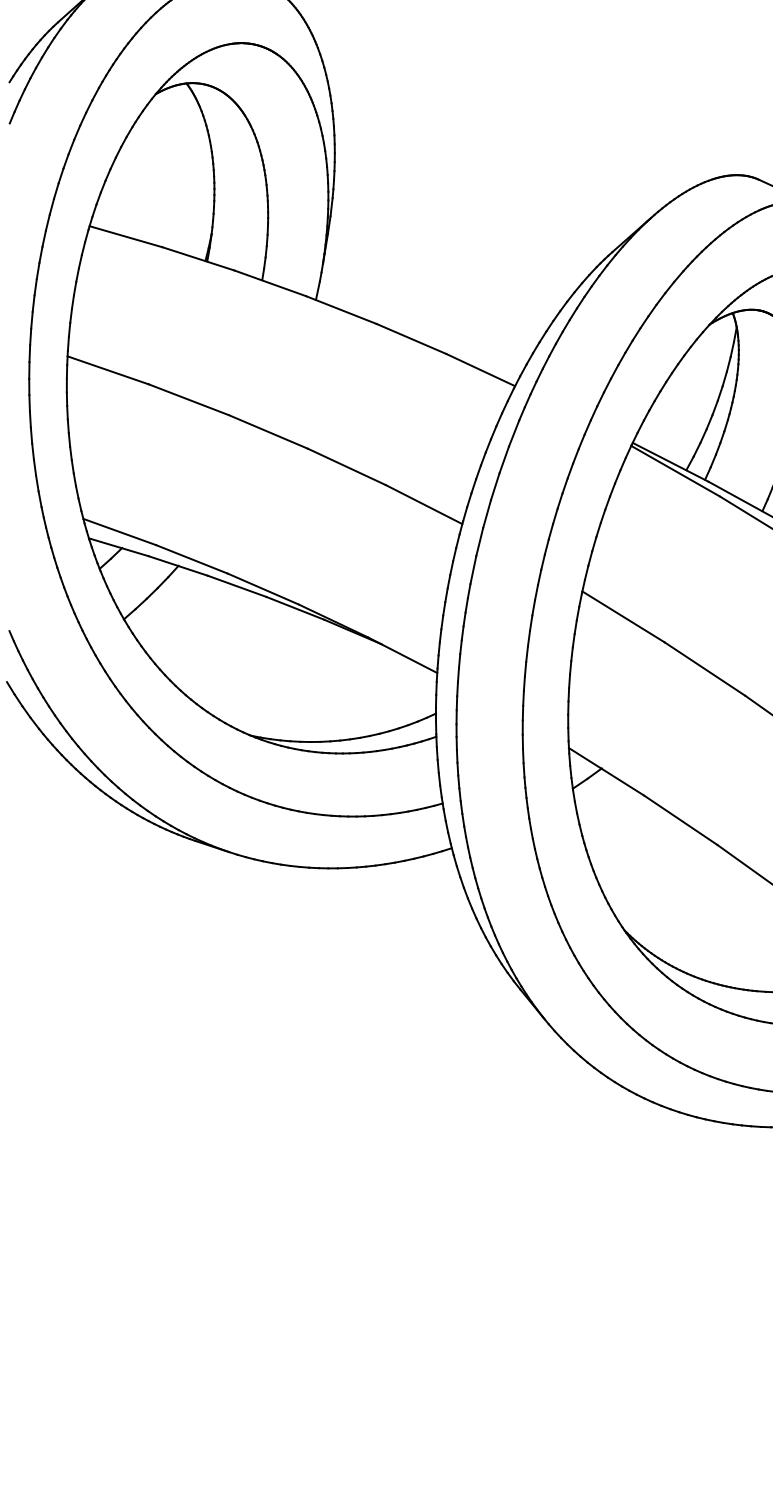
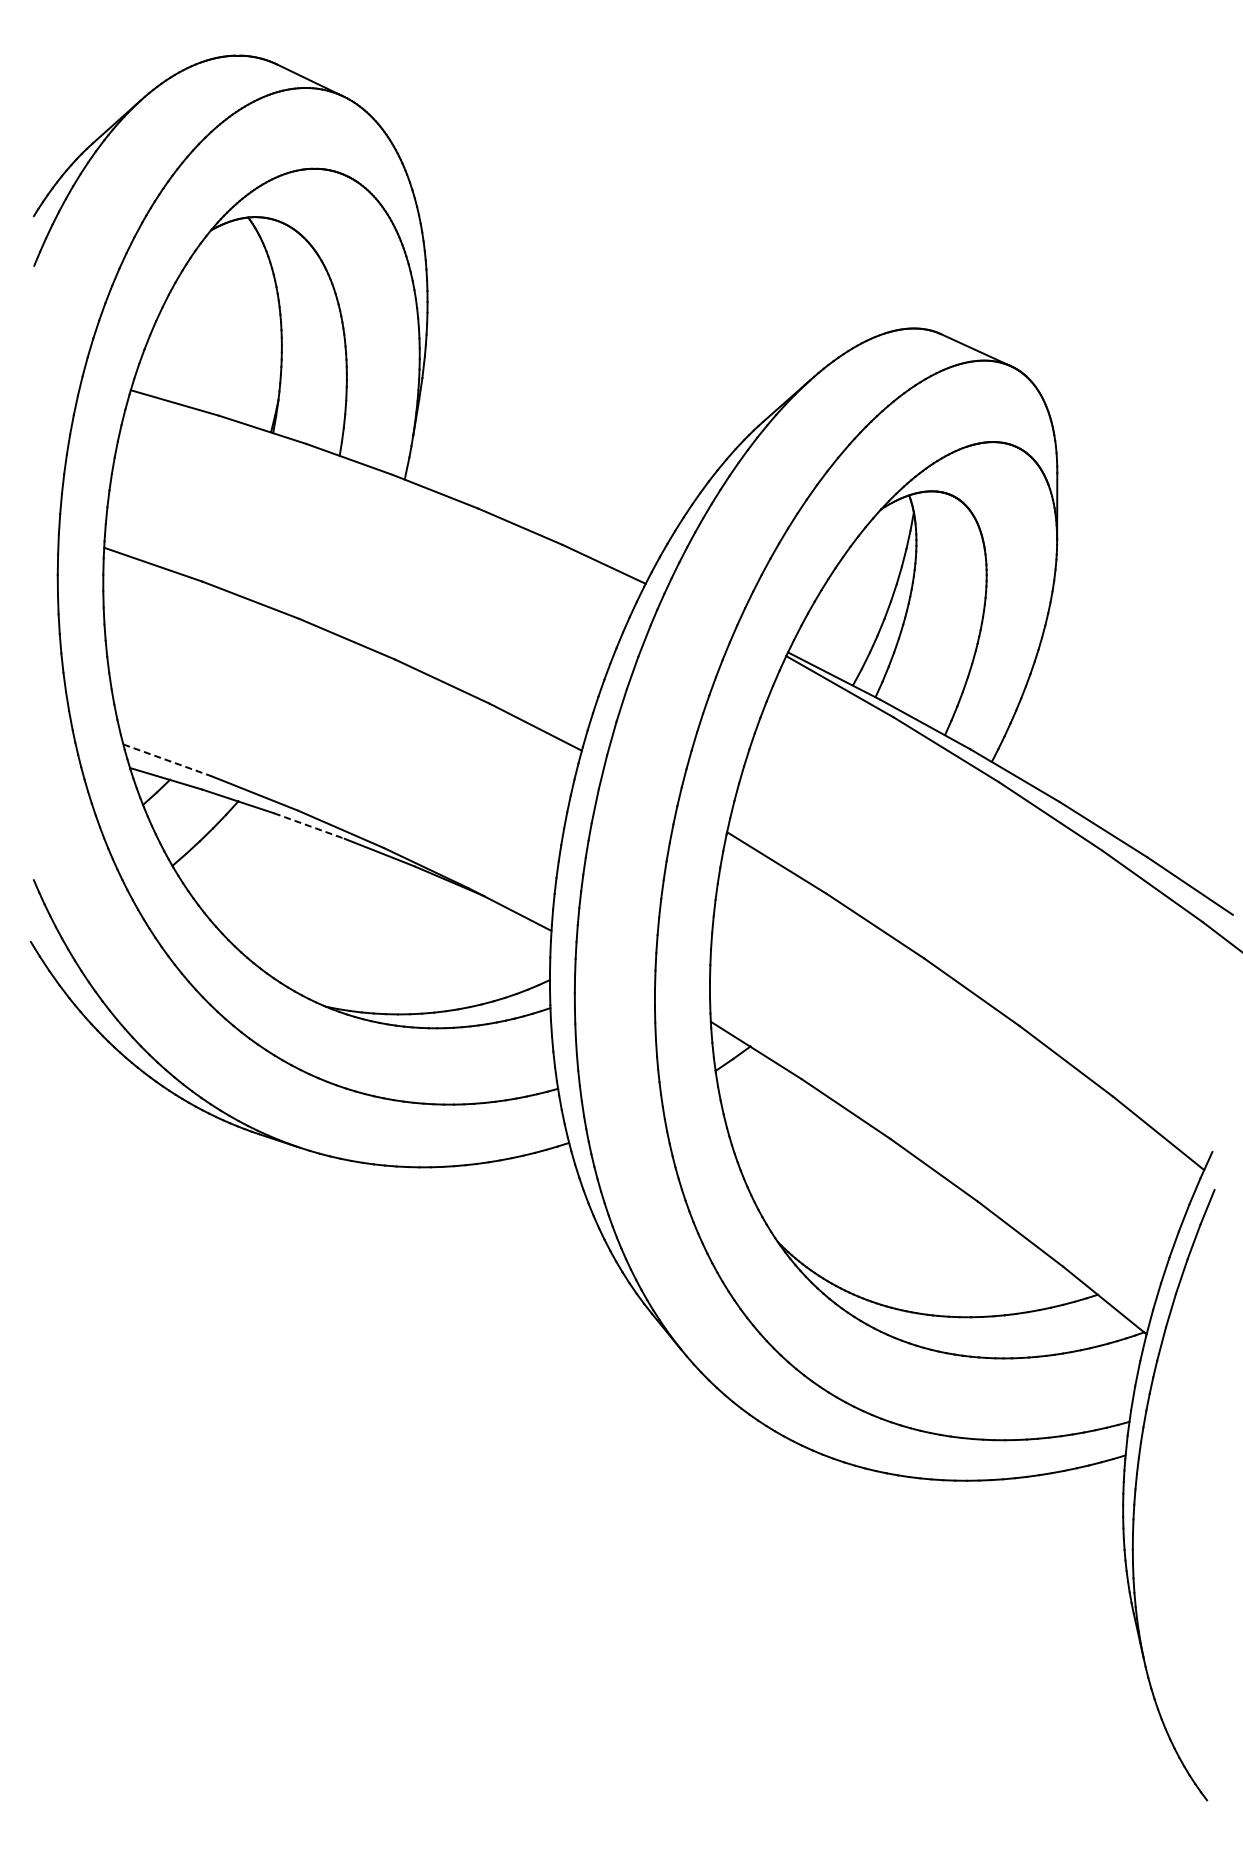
line: (119, 532) -> (167, 760), solid -> dashed
line: (237, 586) -> (309, 826), solid -> dashed

